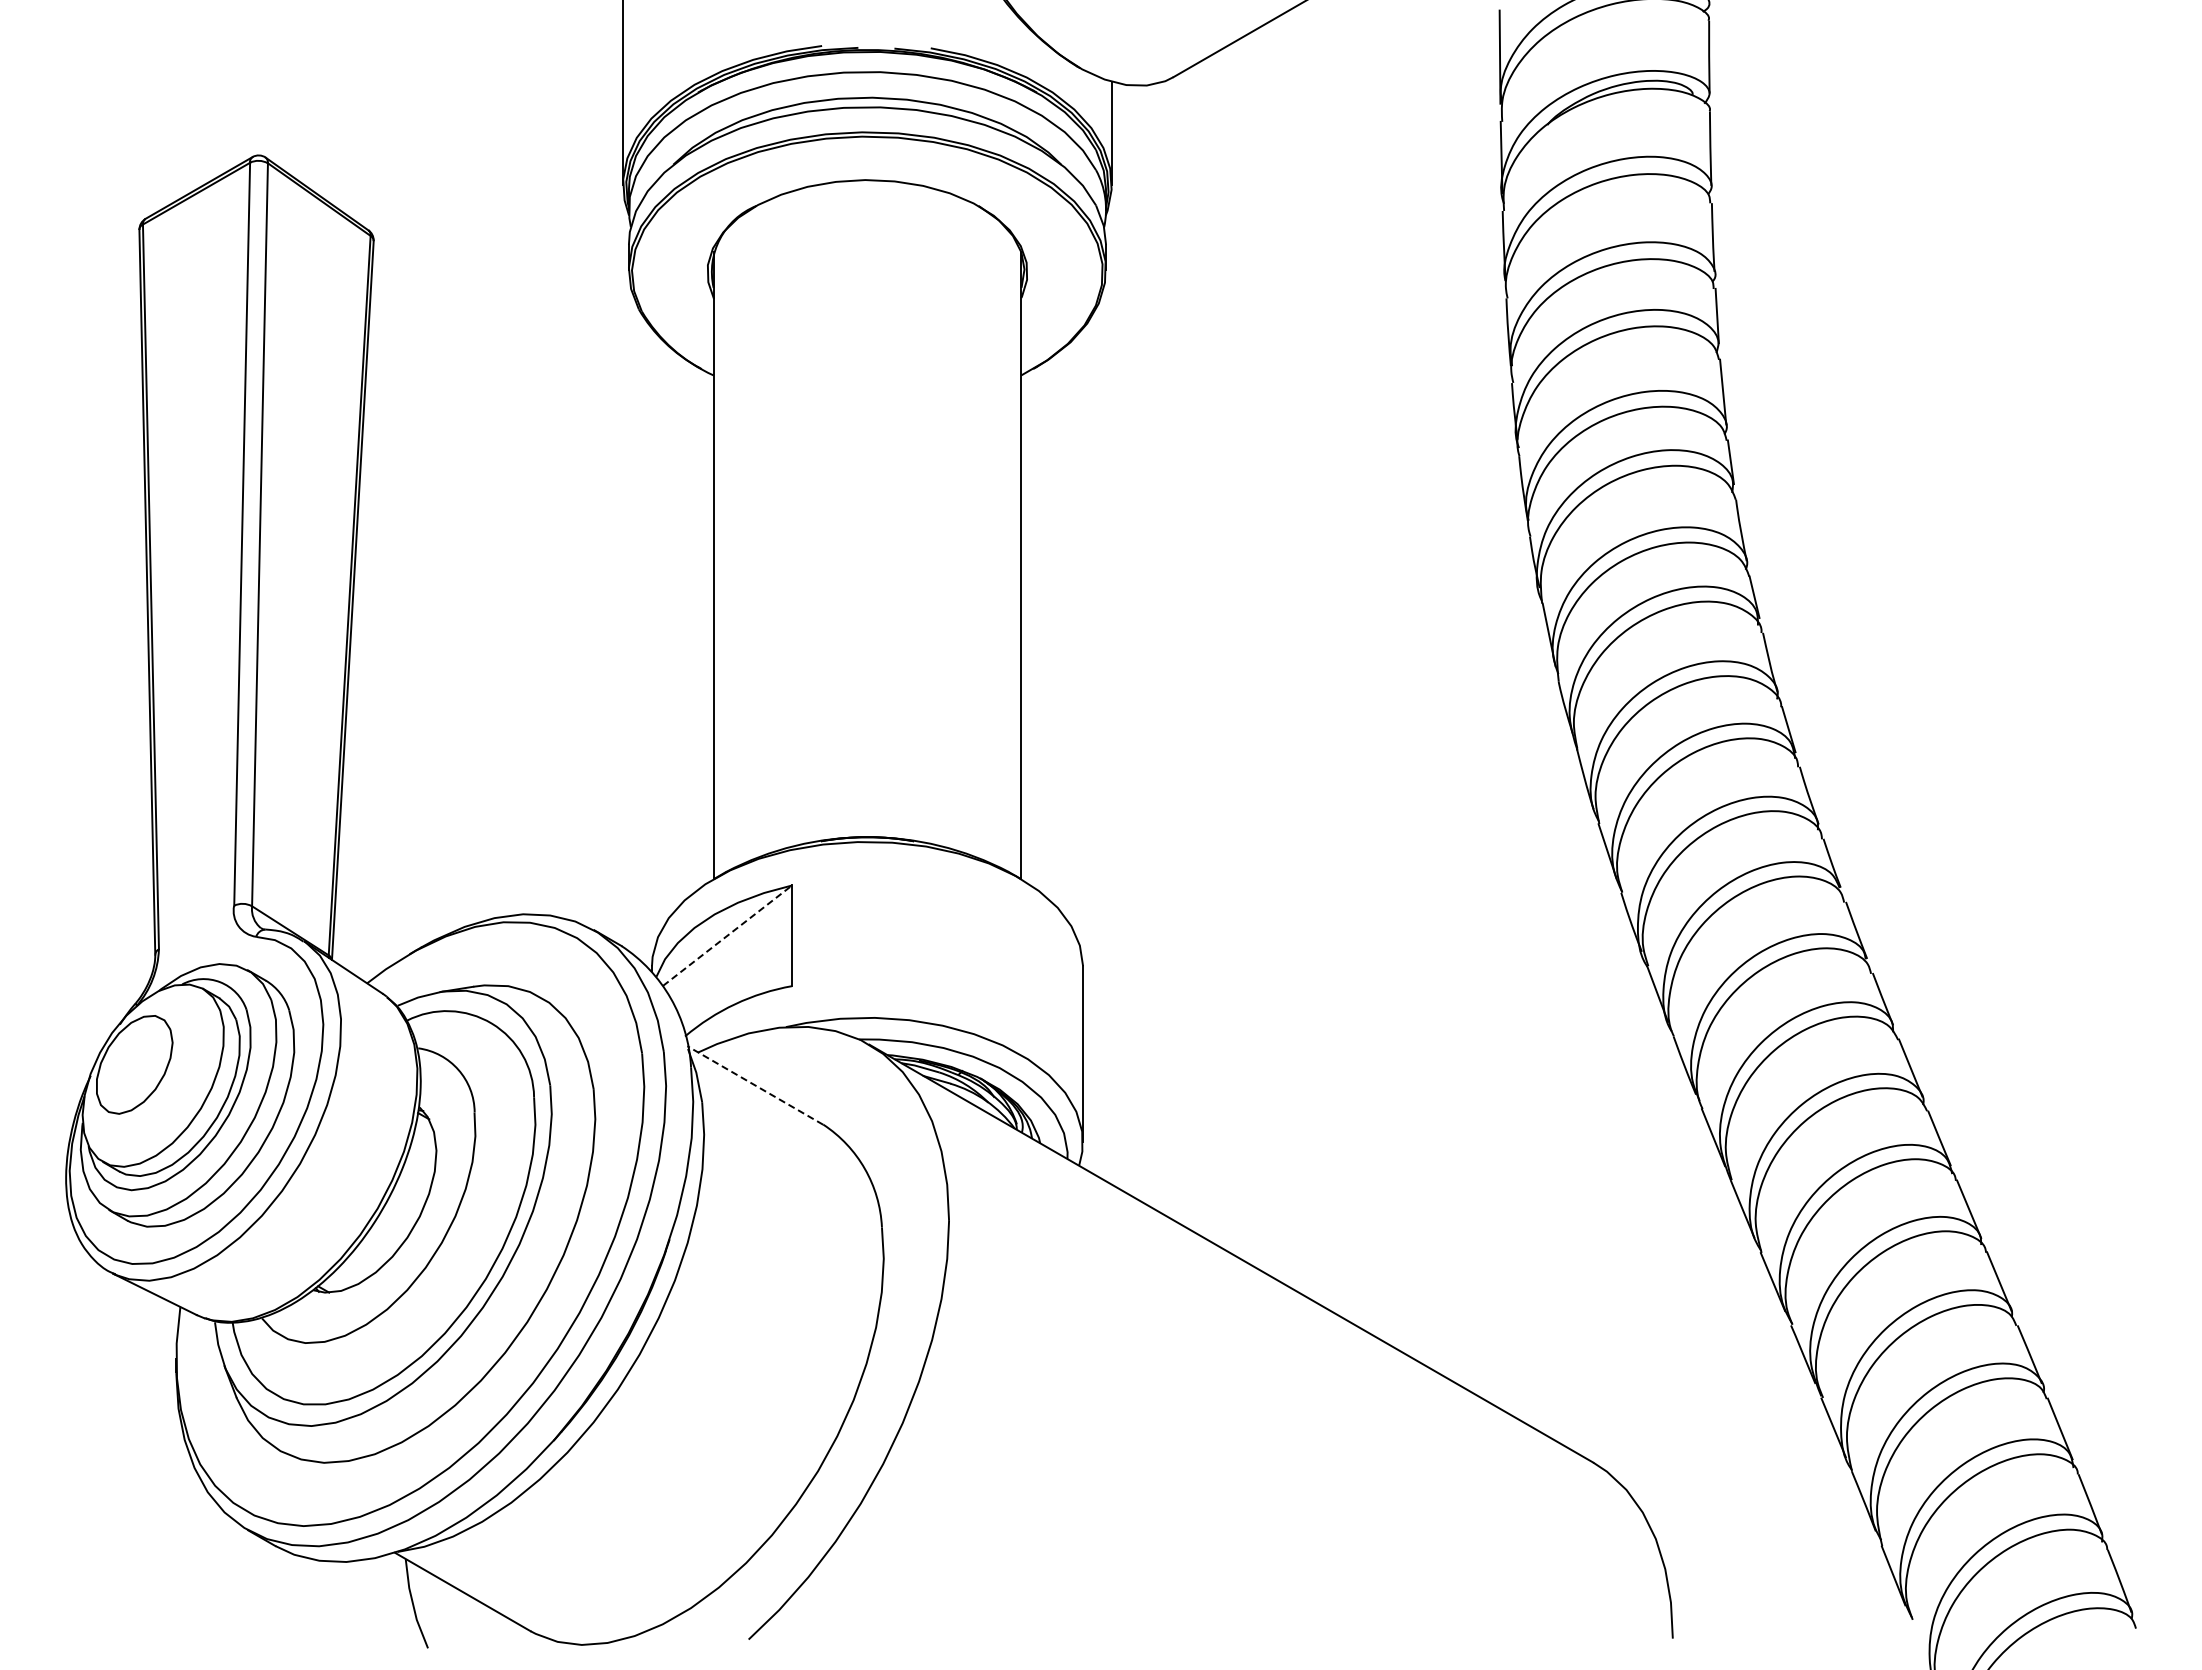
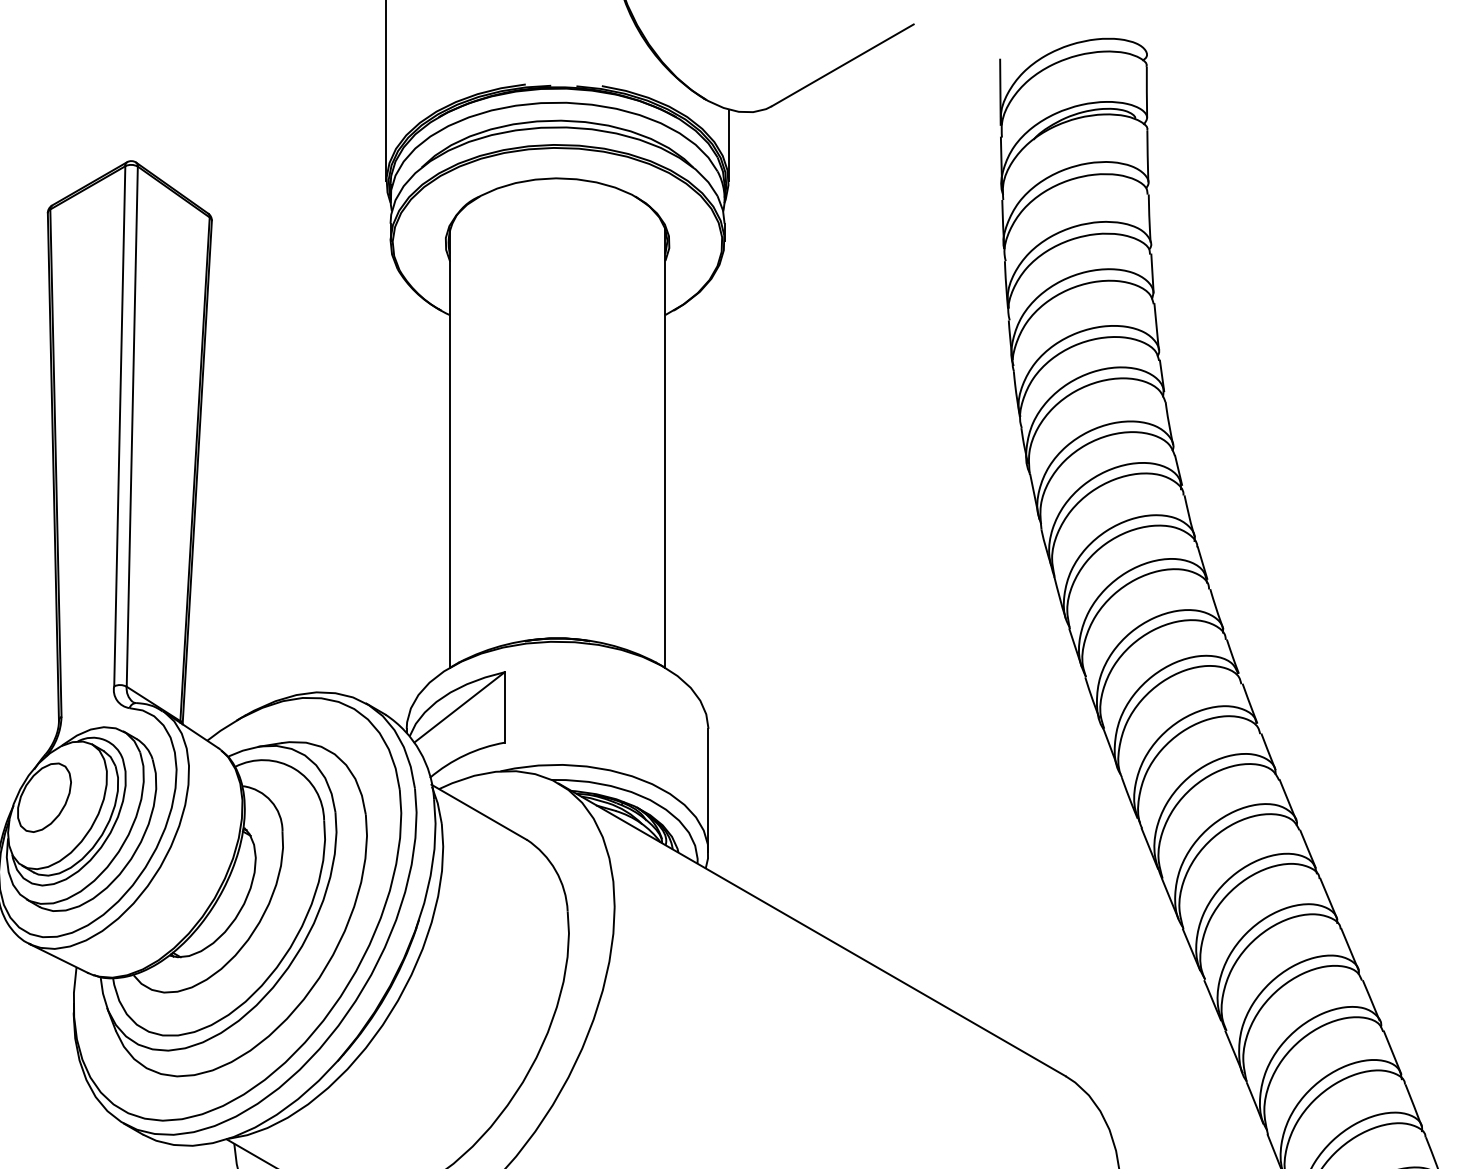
line: (727, 935) -> (459, 707), dashed -> solid
line: (754, 1085) -> (478, 812), dashed -> solid

